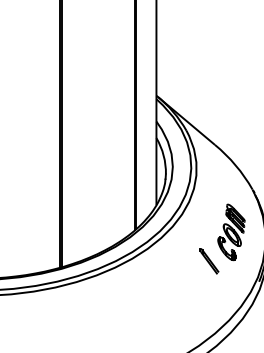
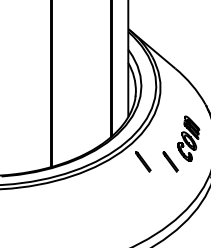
part: (175, 261) -> (143, 162), added

